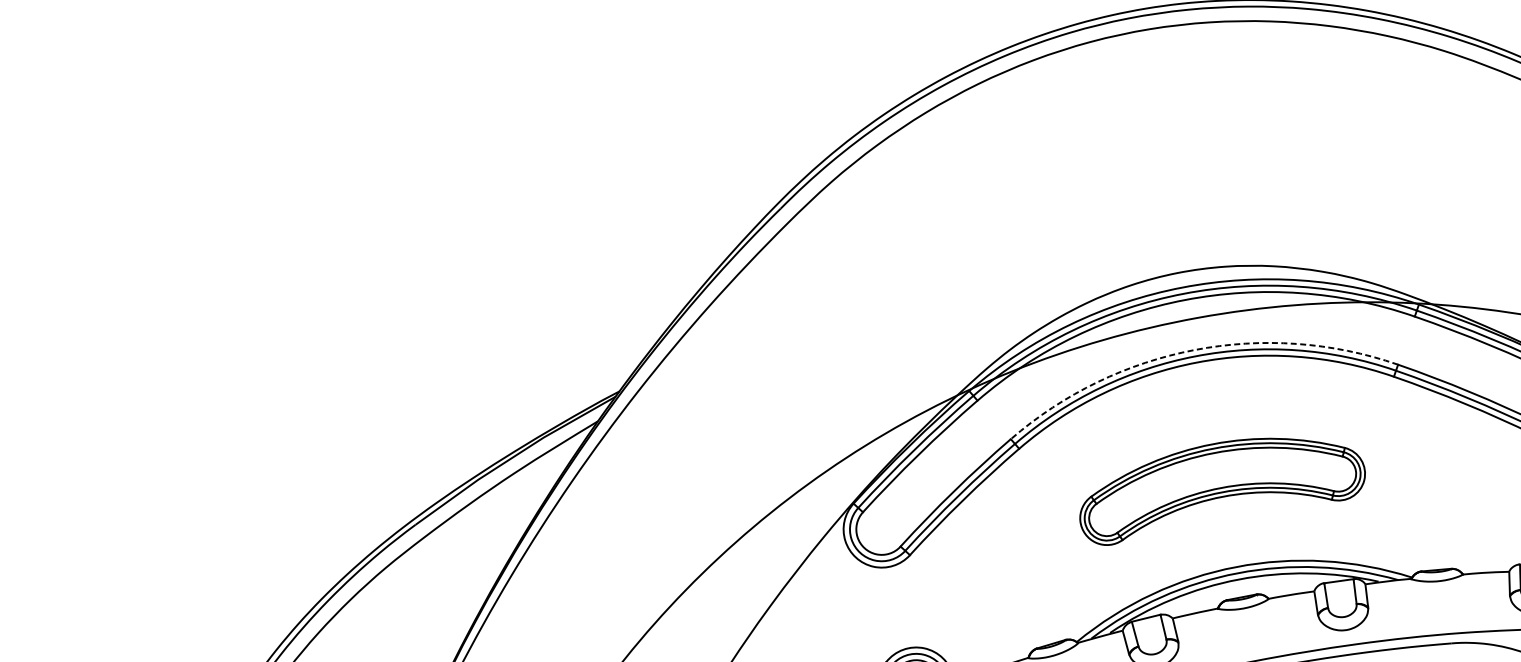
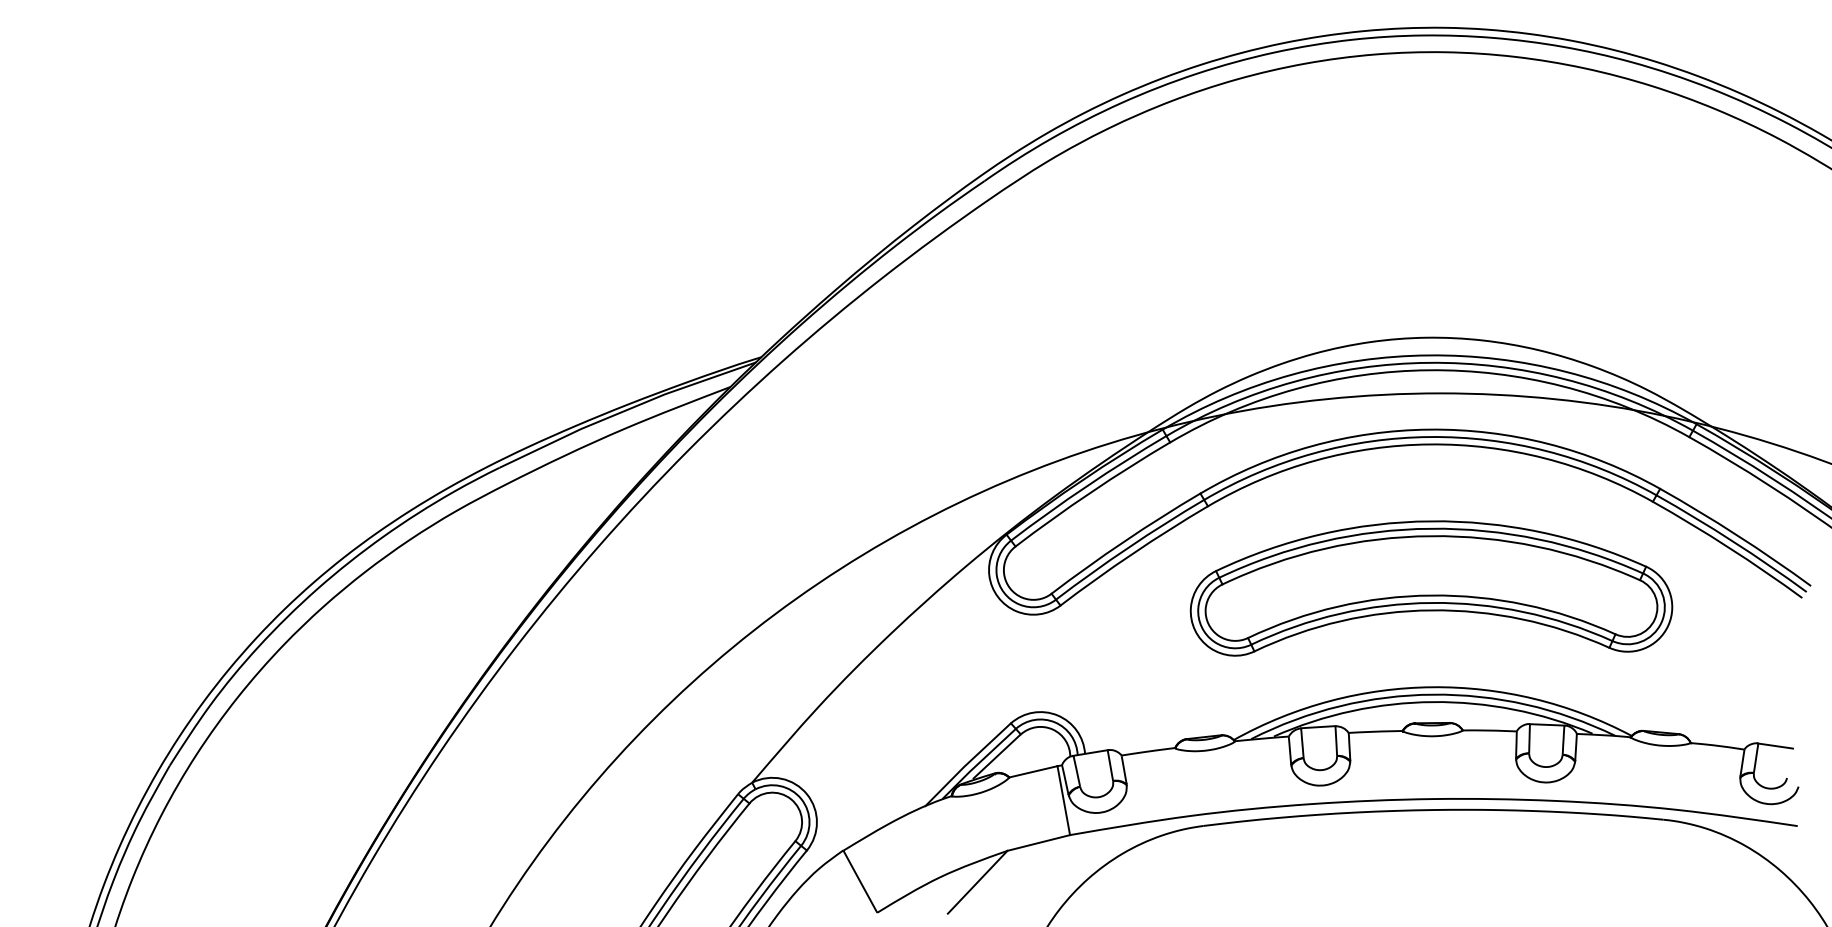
arc: (1194, 349) -> (1429, 429), dashed -> solid
part: (1220, 483) -> (1431, 588), size x1.43

